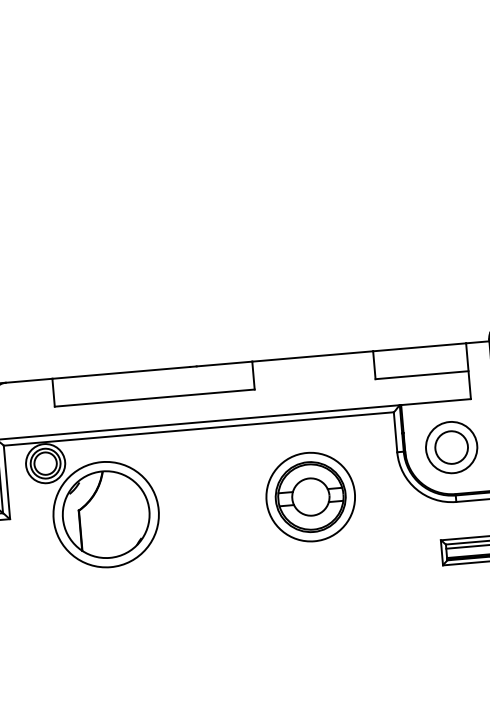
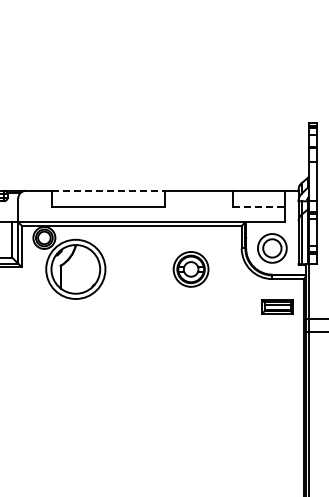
line: (153, 369) -> (109, 190), solid -> dashed
line: (422, 375) -> (259, 206), solid -> dashed
part: (309, 497) -> (190, 269), size x0.7

